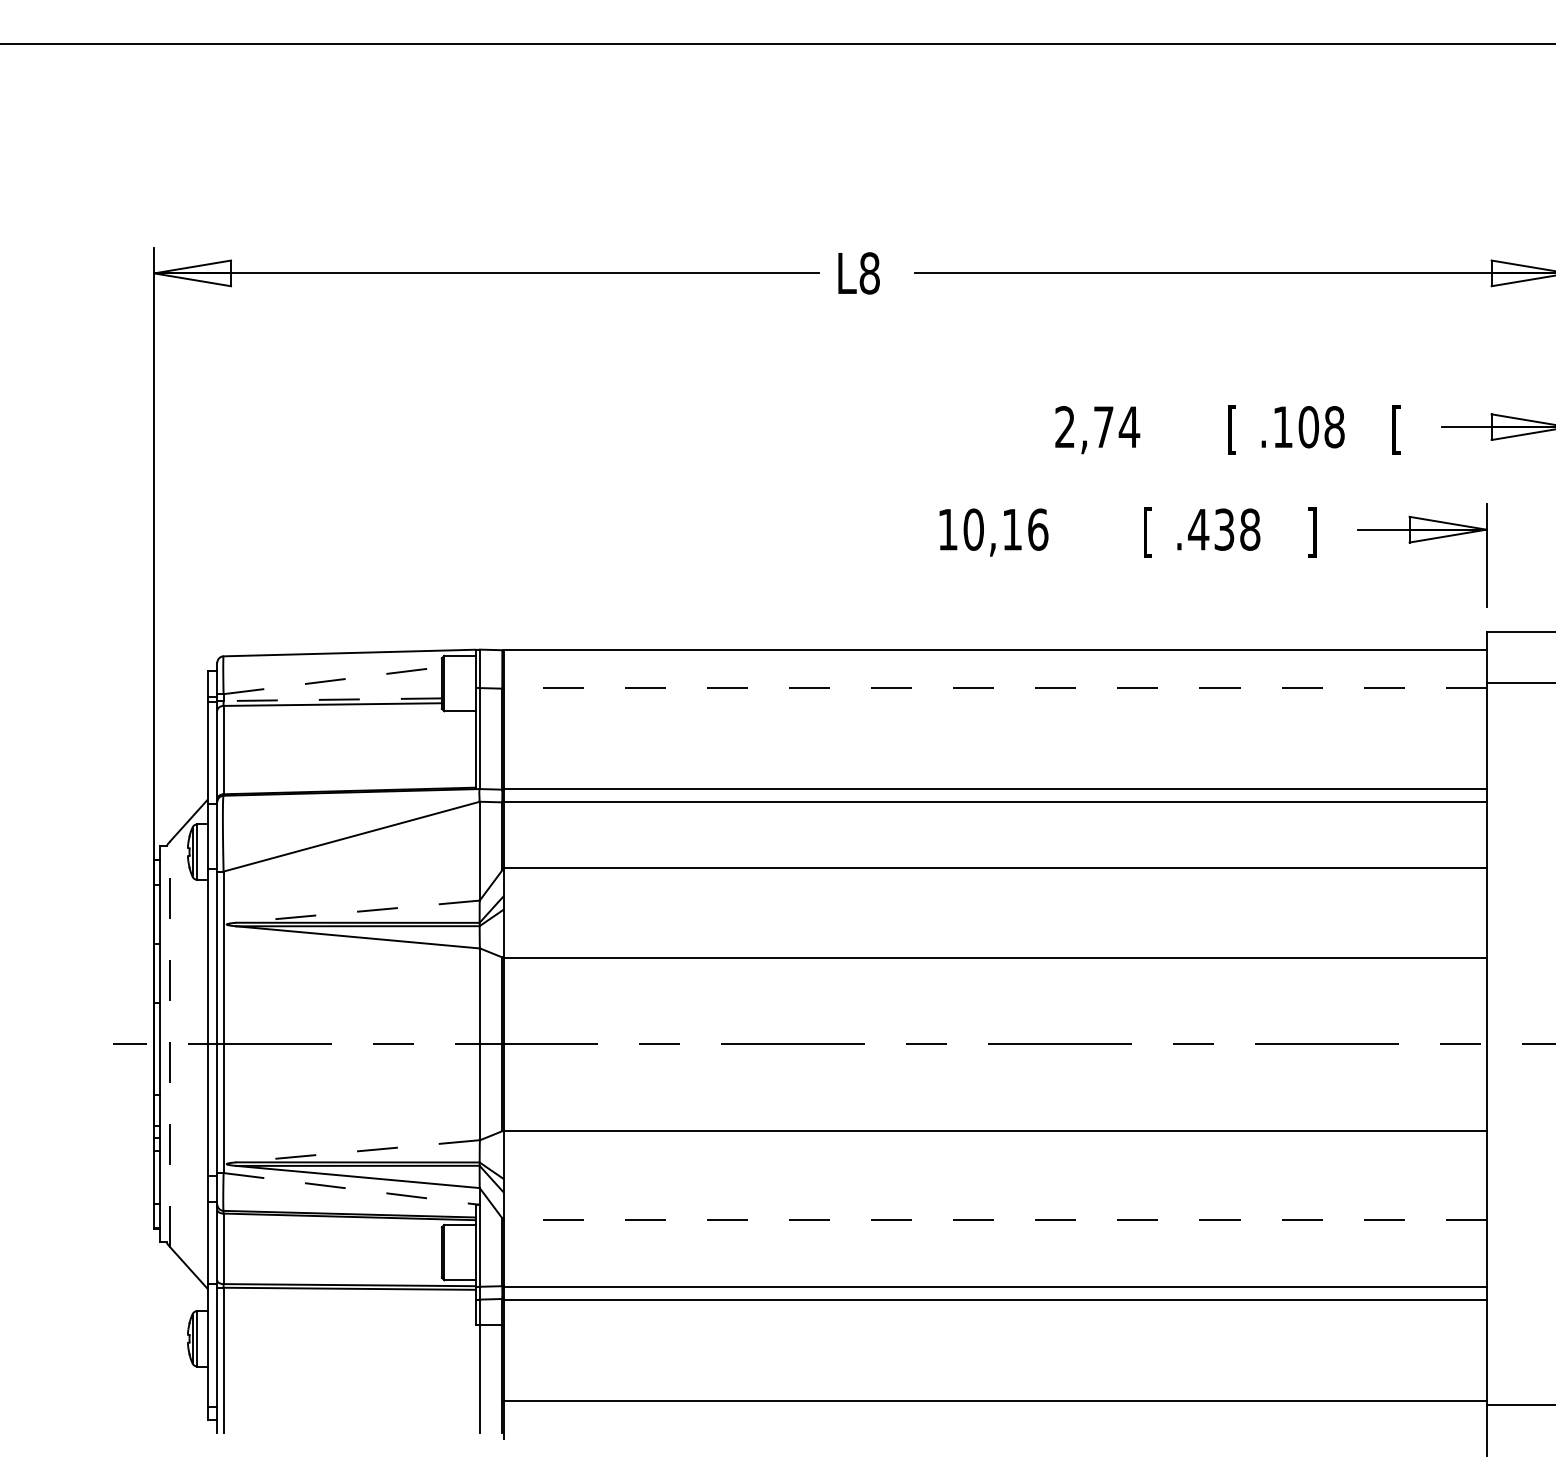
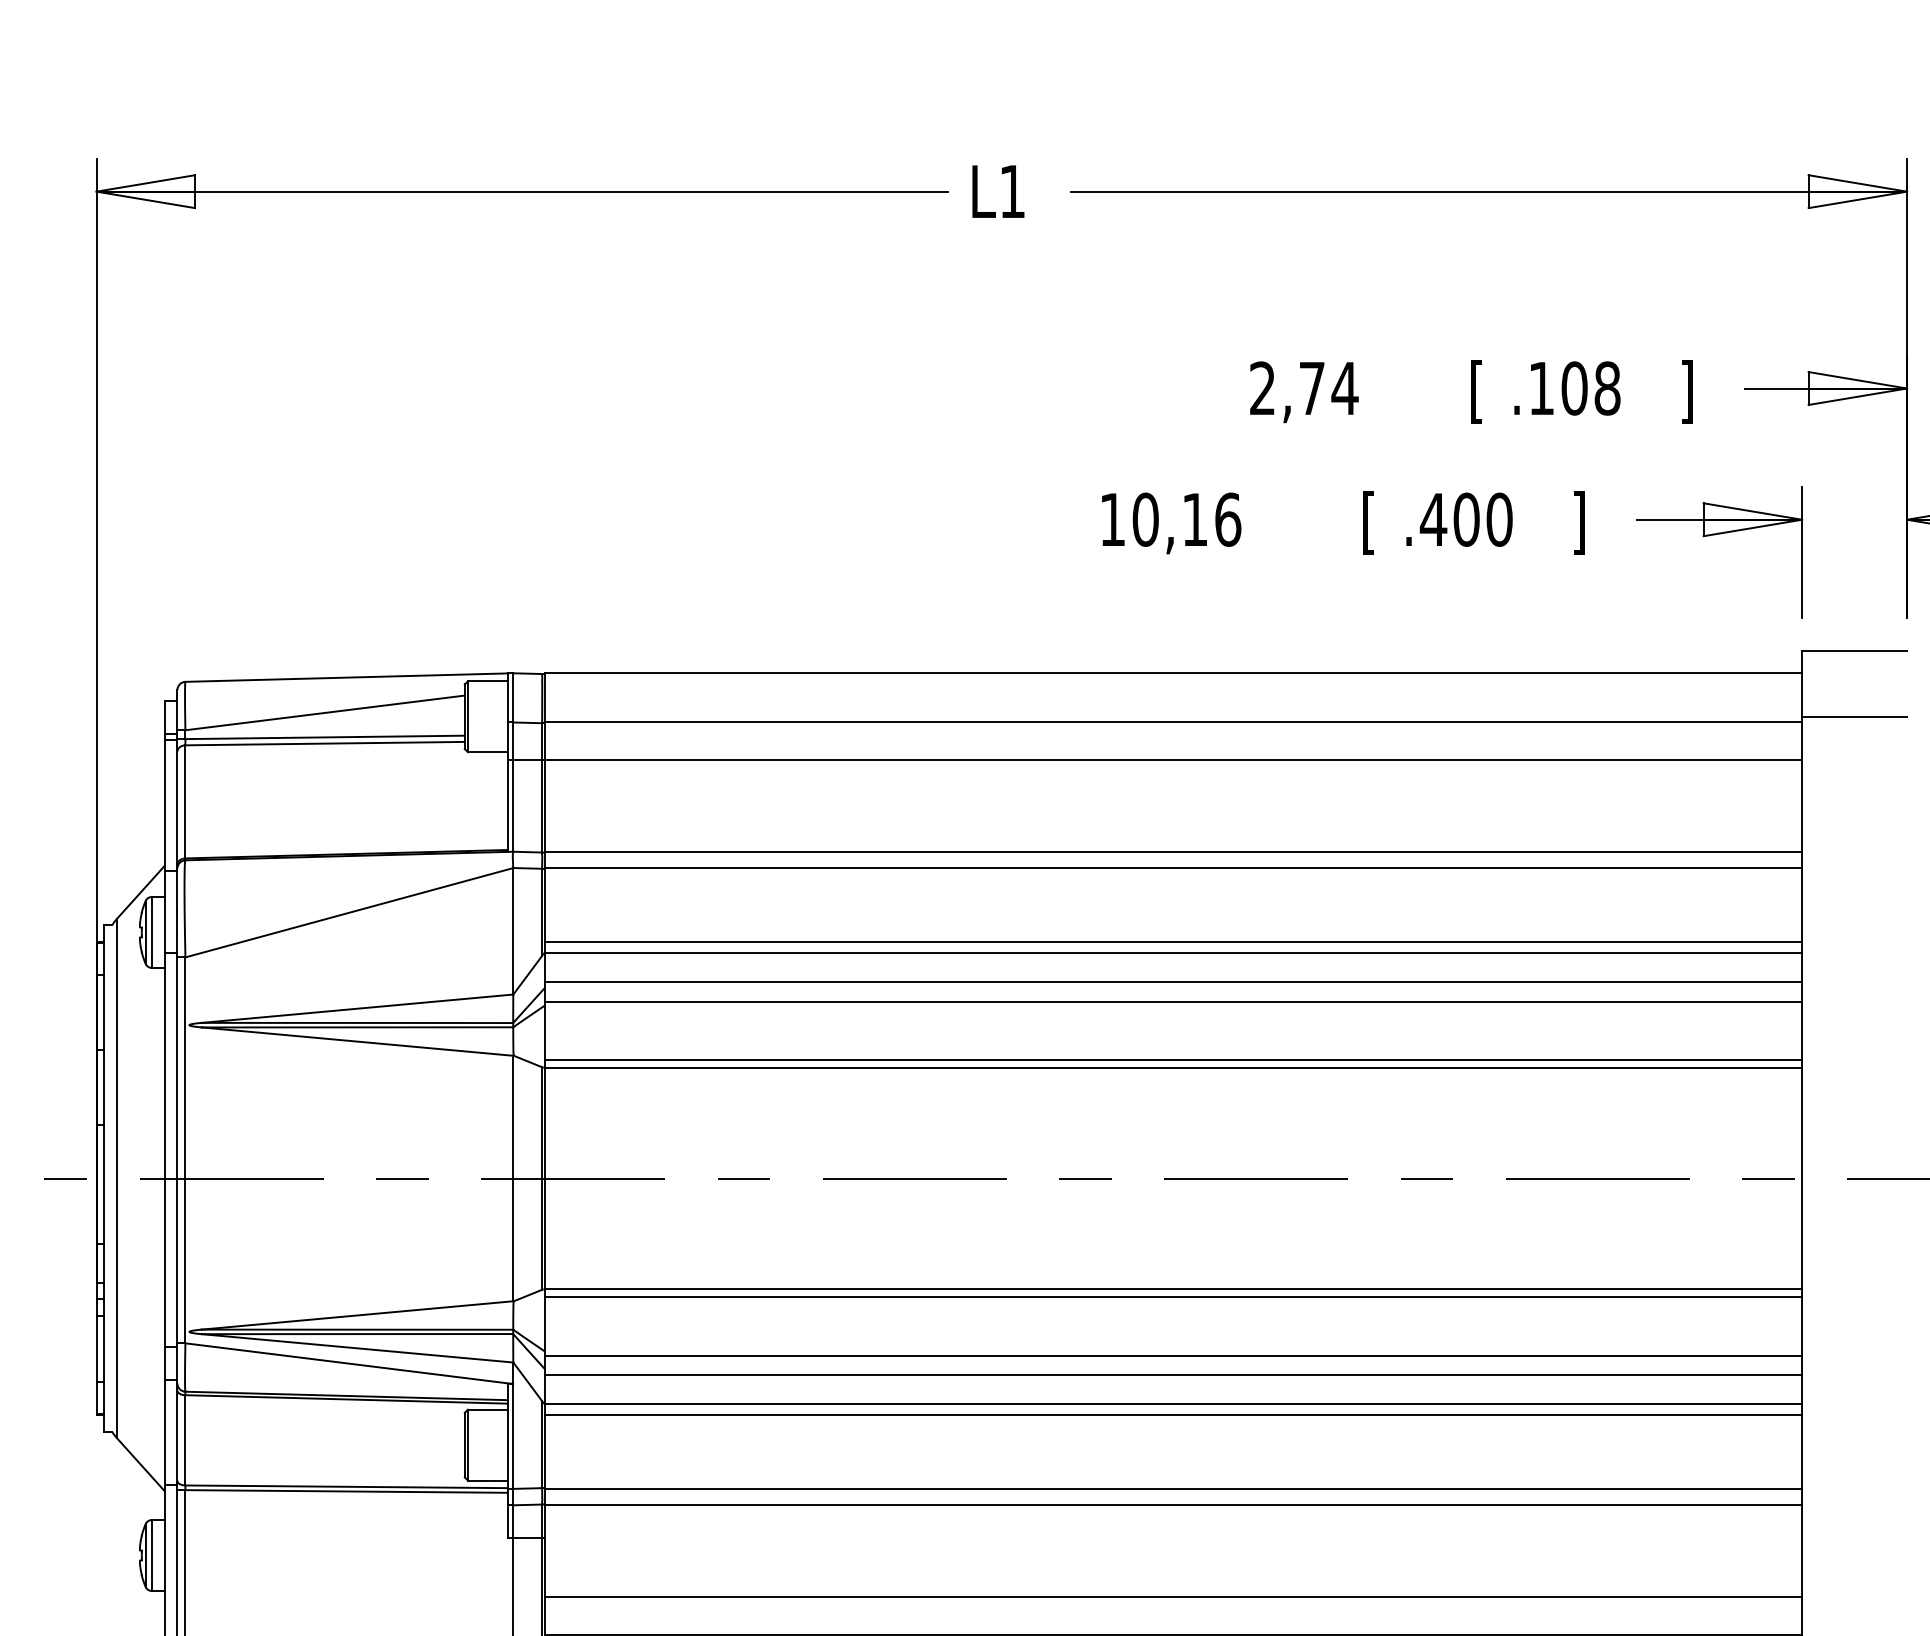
text: (869, 273) -> (1012, 191), L8 -> L1
text: (1396, 429) -> (1686, 391), [ -> ]
text: (1237, 529) -> (1483, 519), .438 -> .400
line: (332, 680) -> (324, 712), dashed -> solid
line: (994, 688) -> (1172, 723), dashed -> solid
line: (332, 699) -> (324, 737), dashed -> solid
line: (980, 717) -> (1154, 760), added
line: (995, 859) -> (1173, 941), added
line: (995, 890) -> (1173, 981), added
line: (995, 906) -> (1173, 1002), added
line: (357, 911) -> (356, 1008), dashed -> solid
line: (995, 951) -> (1173, 1059), added
line: (170, 1044) -> (117, 1178), dashed -> solid
line: (995, 1137) -> (1173, 1297), added
line: (357, 1151) -> (356, 1315), dashed -> solid
line: (995, 1182) -> (1173, 1355), added
line: (351, 1188) -> (349, 1363), dashed -> solid
line: (995, 1197) -> (1173, 1374), added
line: (994, 1220) -> (1172, 1404), dashed -> solid
line: (995, 1229) -> (1173, 1415), added
line: (995, 1371) -> (1173, 1597), added

